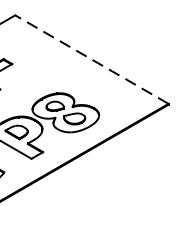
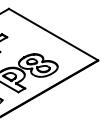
line: (91, 59) -> (53, 34), dashed -> solid

